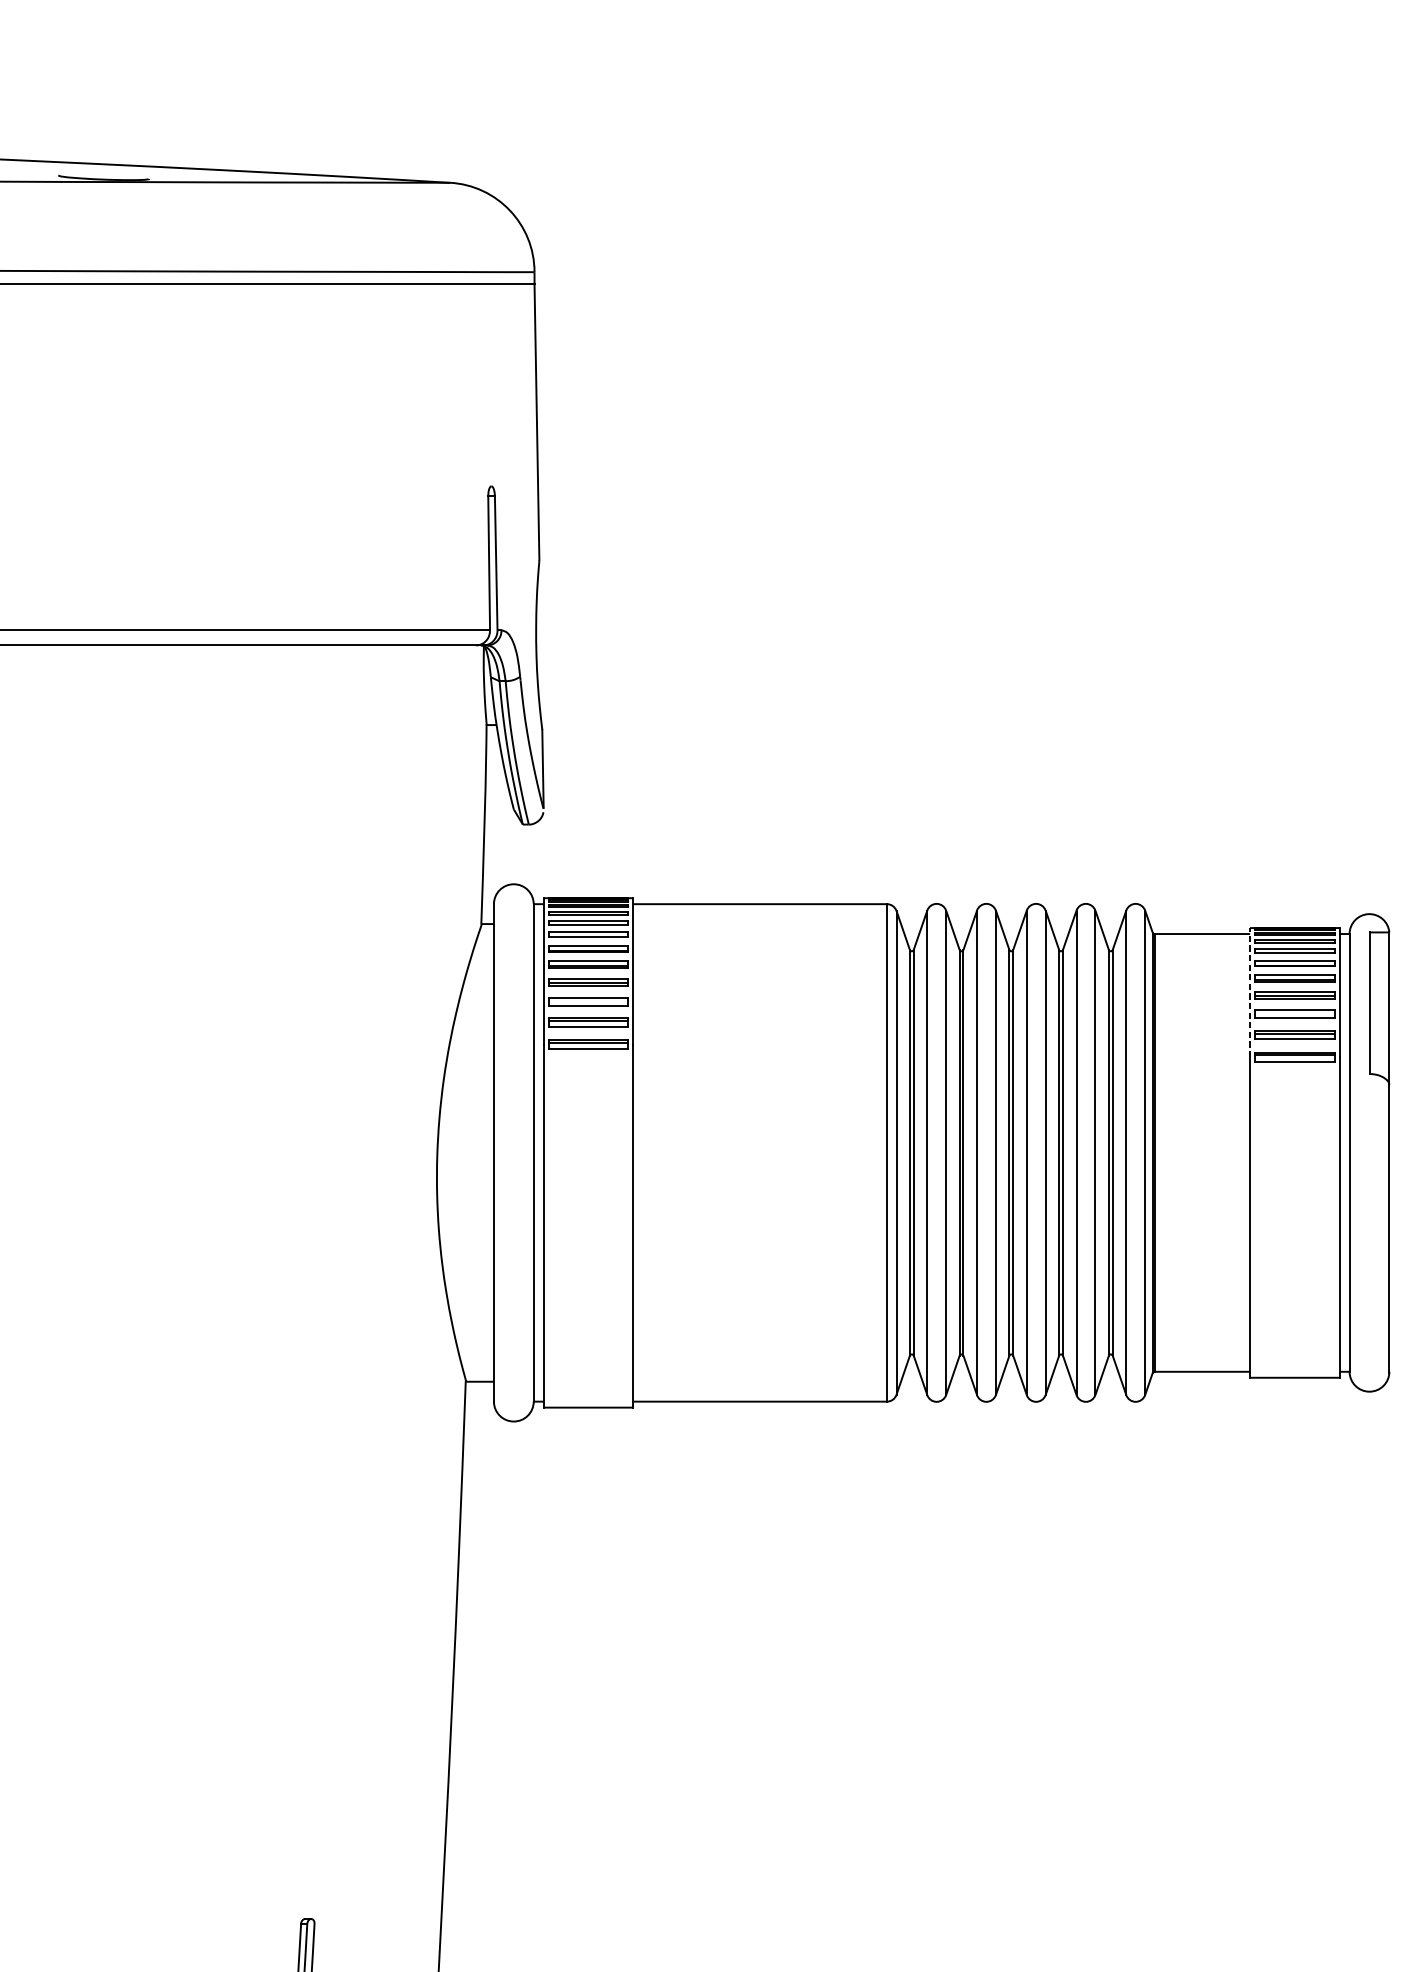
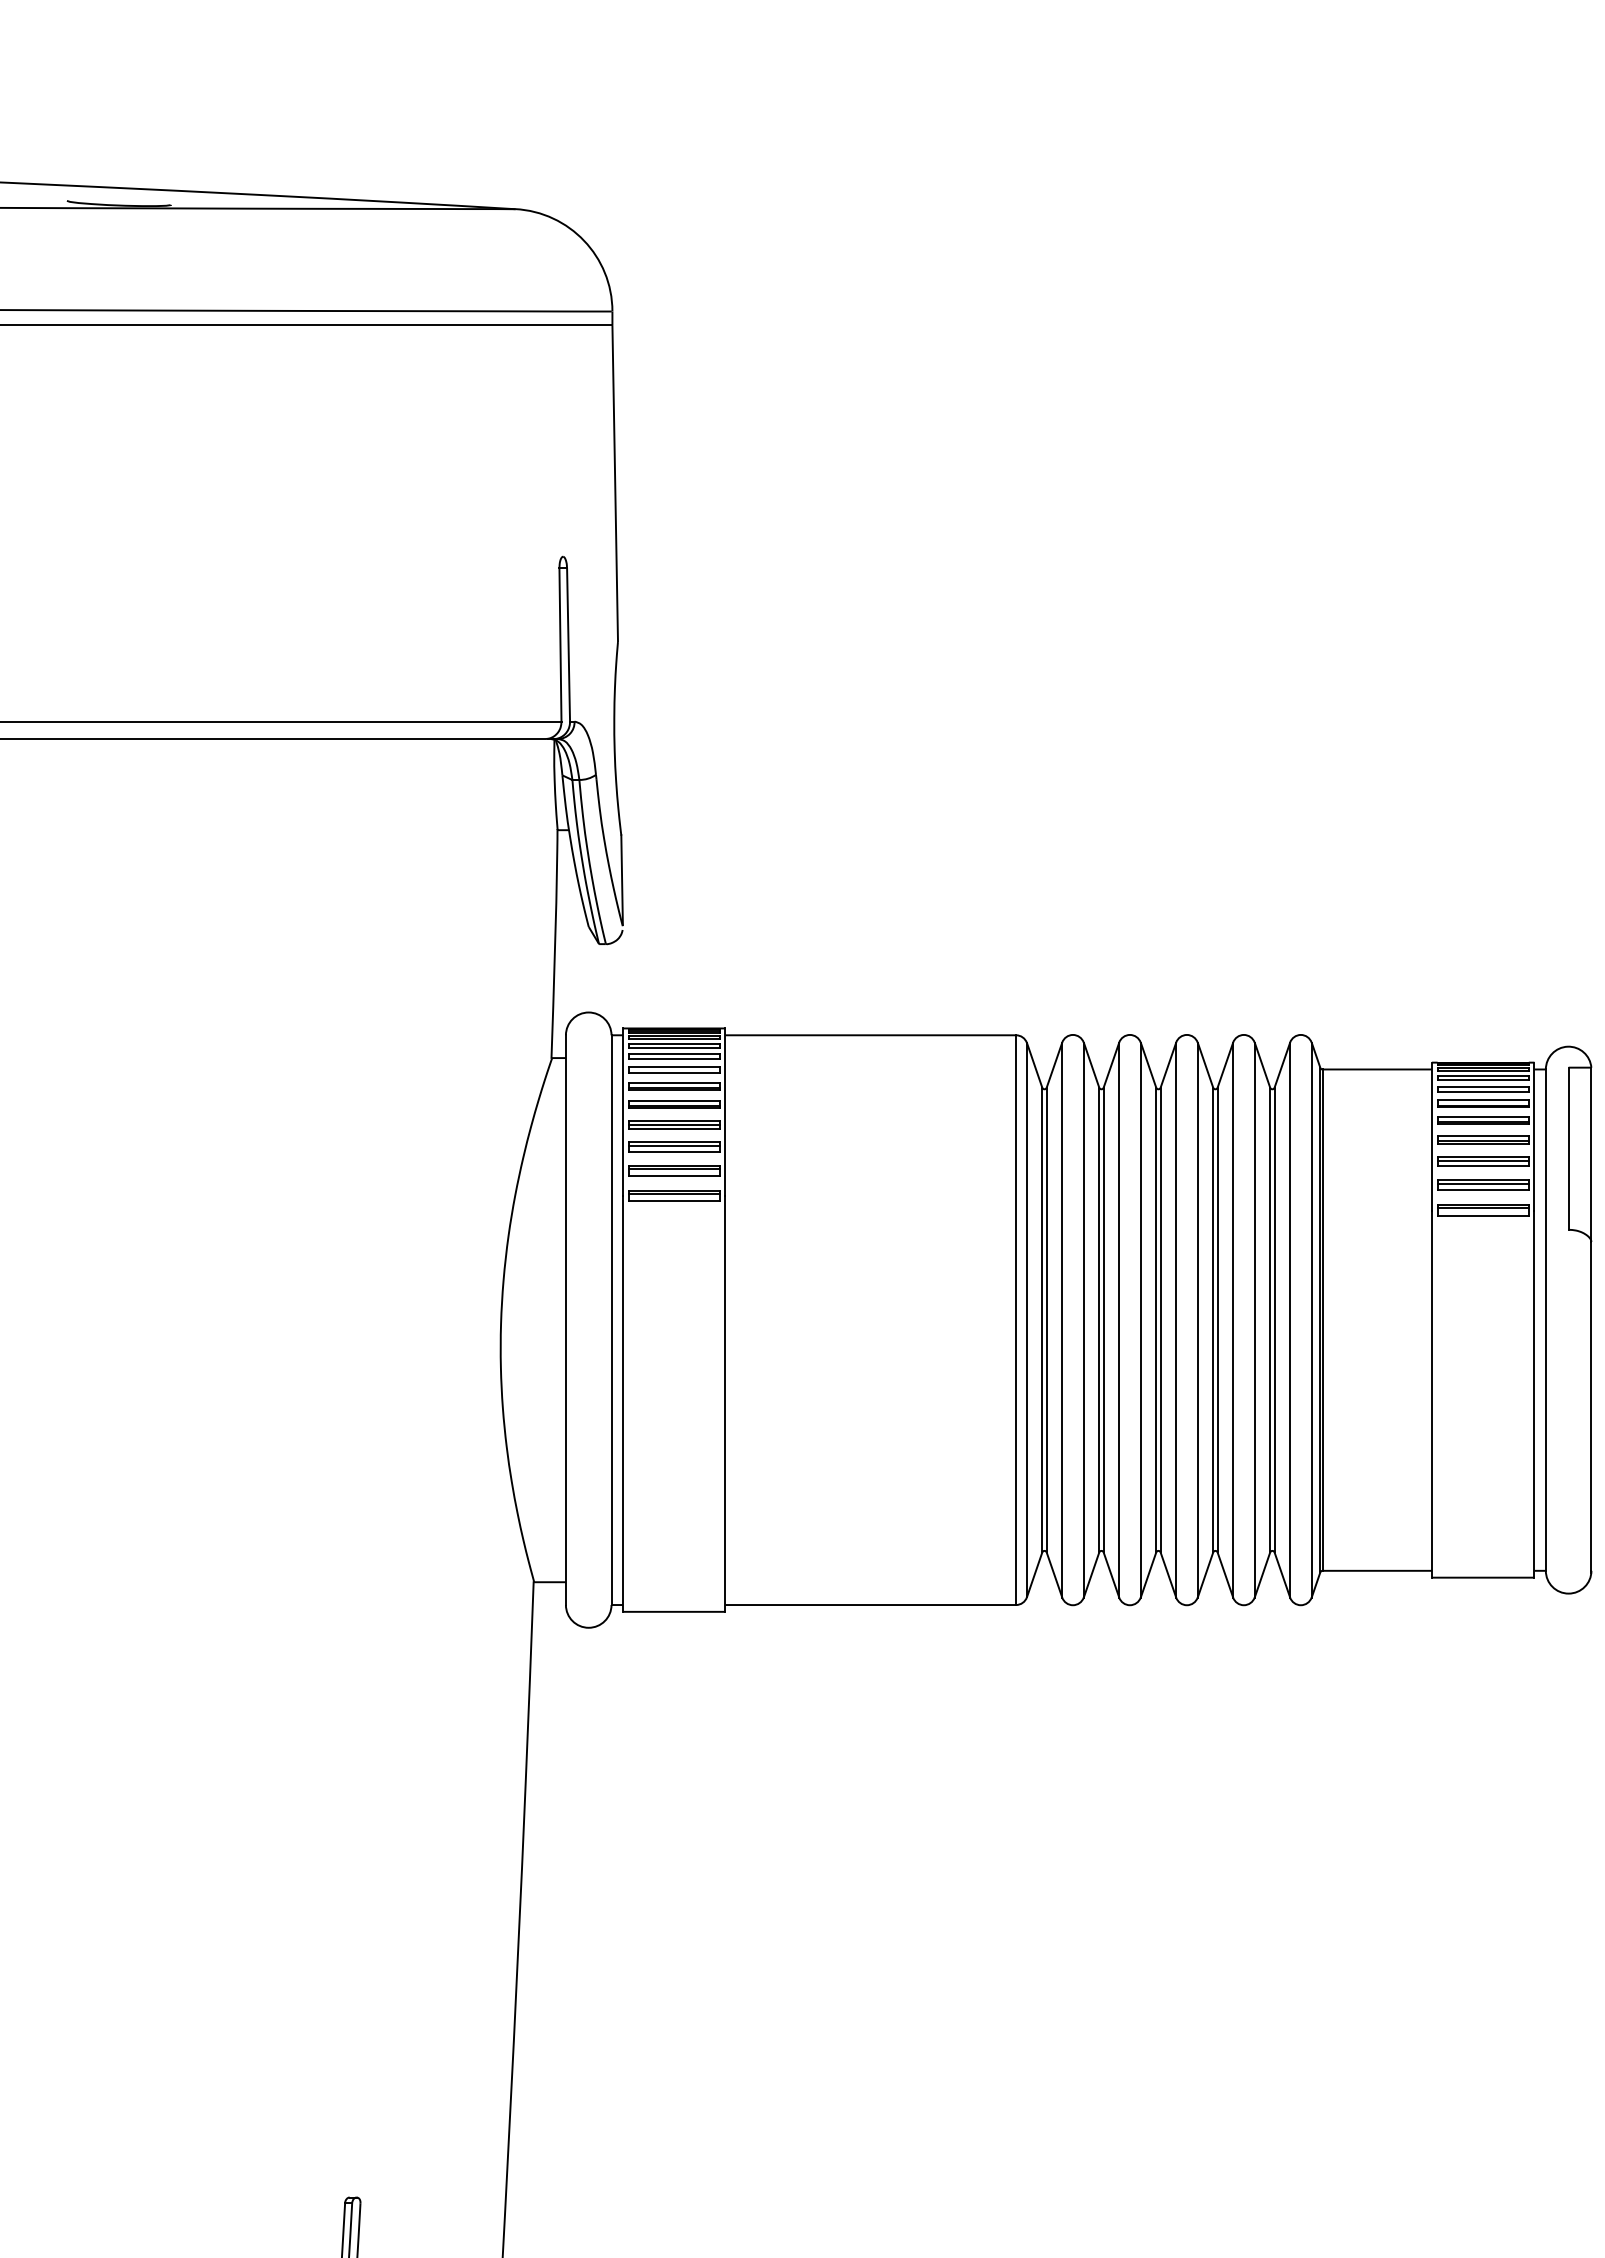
line: (1249, 992) -> (1431, 1136), dashed -> solid
line: (587, 1001) -> (673, 1146), added
line: (1294, 1014) -> (1482, 1161), added

